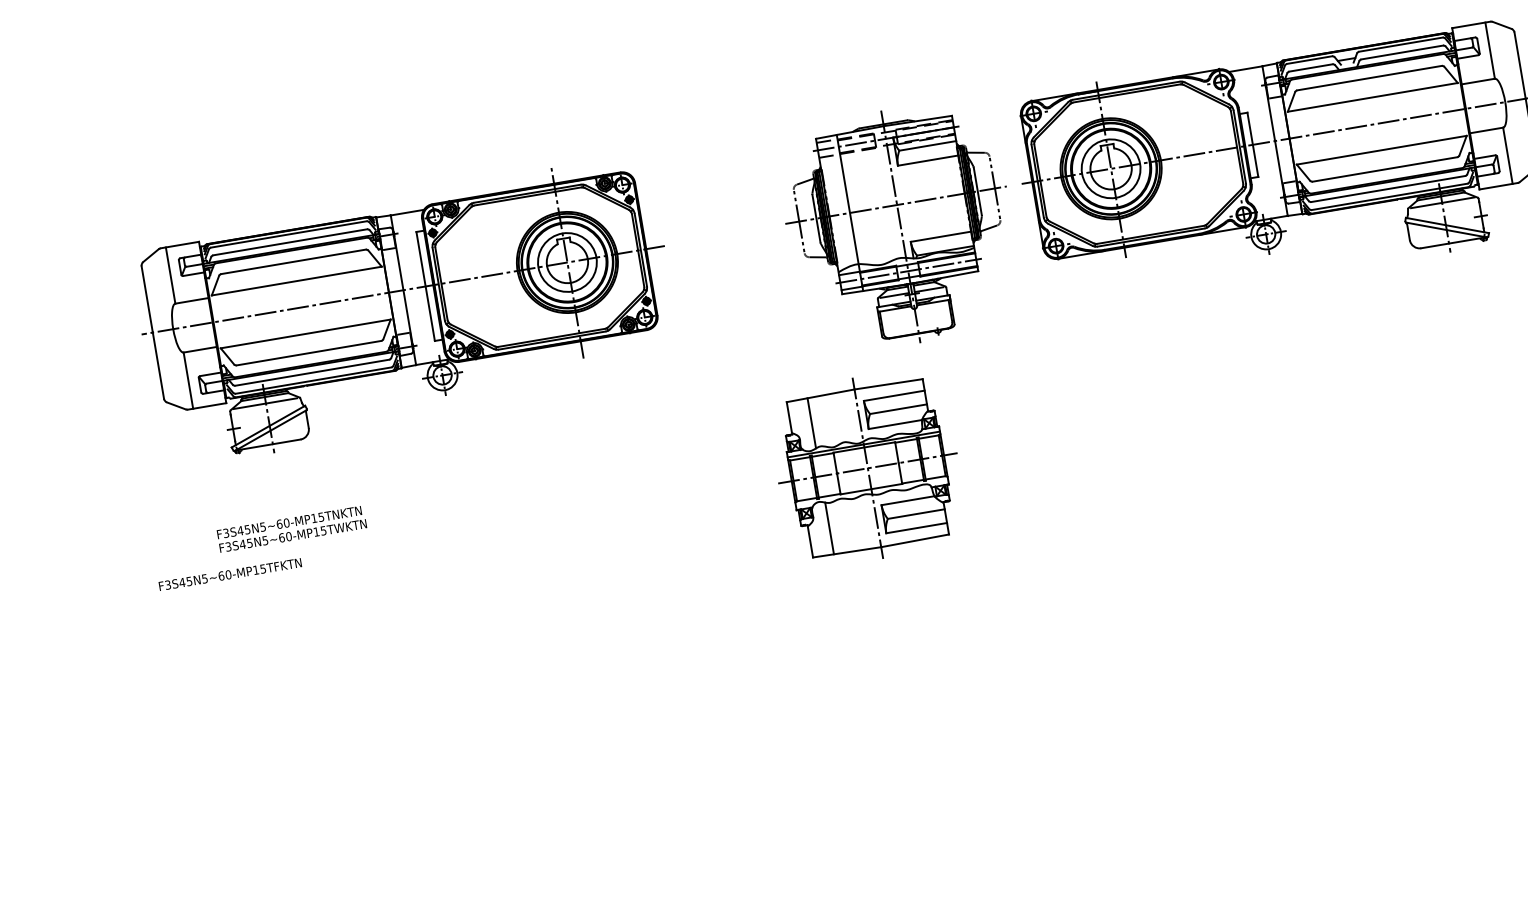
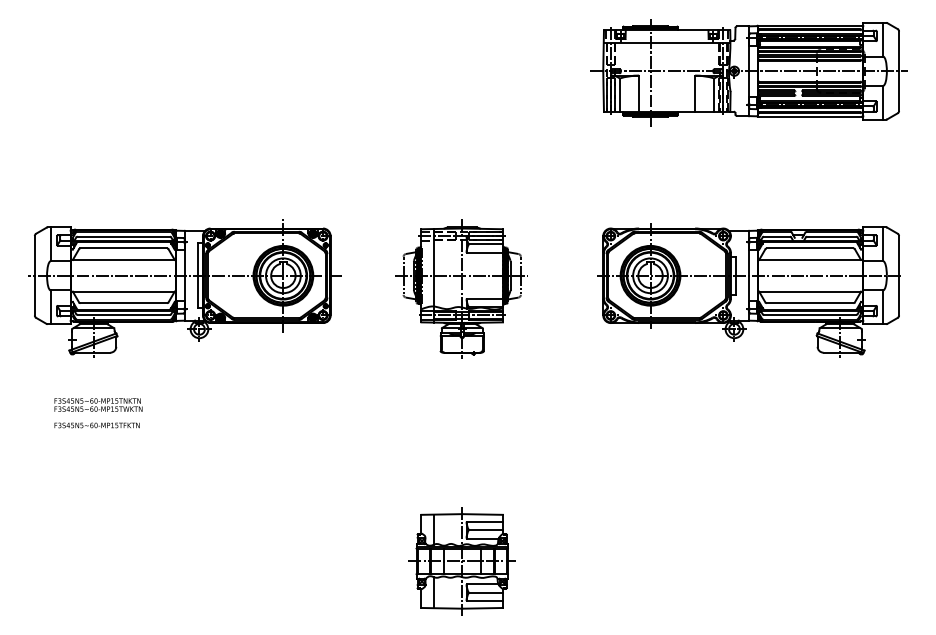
part: (899, 226) -> (461, 288), moved
part: (406, 311) -> (184, 288), moved
part: (866, 468) -> (461, 561), moved
text: (291, 528) -> (98, 404), moved

